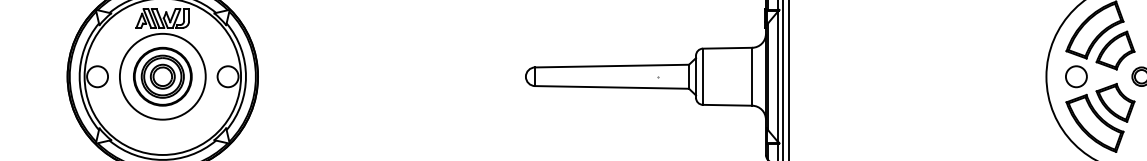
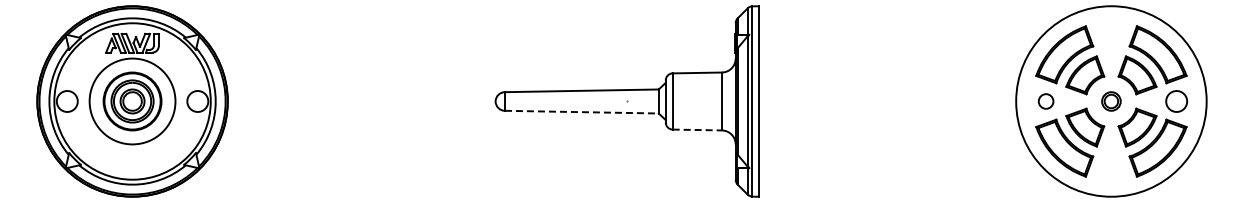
circle: (1075, 76) -> (1045, 101), size x0.7
line: (611, 87) -> (581, 112), solid -> dashed
line: (727, 105) -> (697, 130), solid -> dashed

